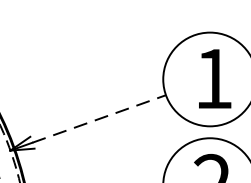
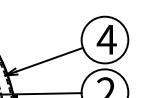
text: (213, 78) -> (106, 39), 1 -> 4
line: (100, 118) -> (50, 59), dashed -> solid

